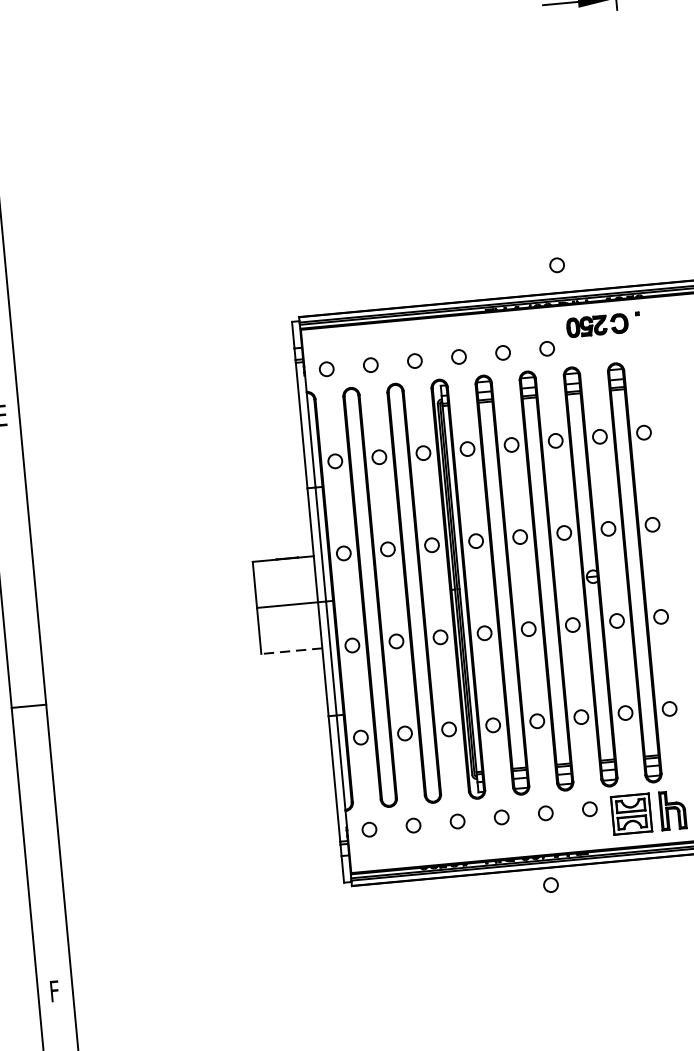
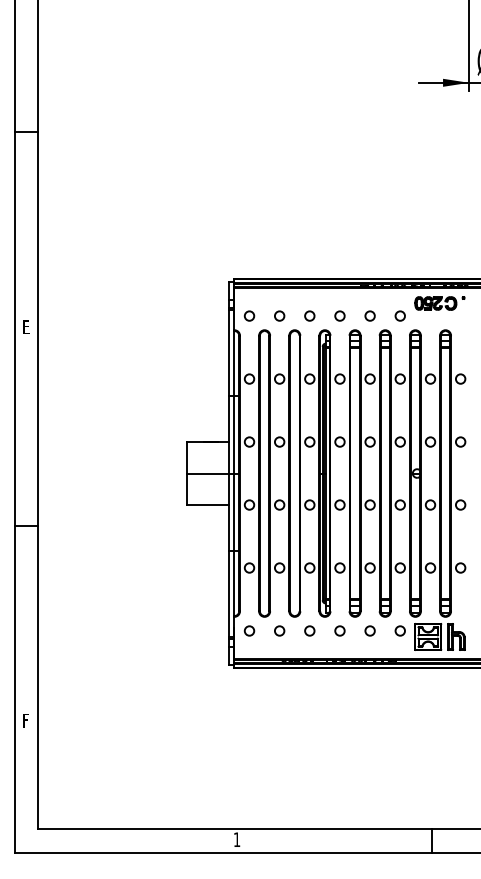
circle: (555, 264) -> (411, 259), removed
line: (292, 651) -> (208, 505), dashed -> solid
circle: (550, 884) -> (368, 679), removed

